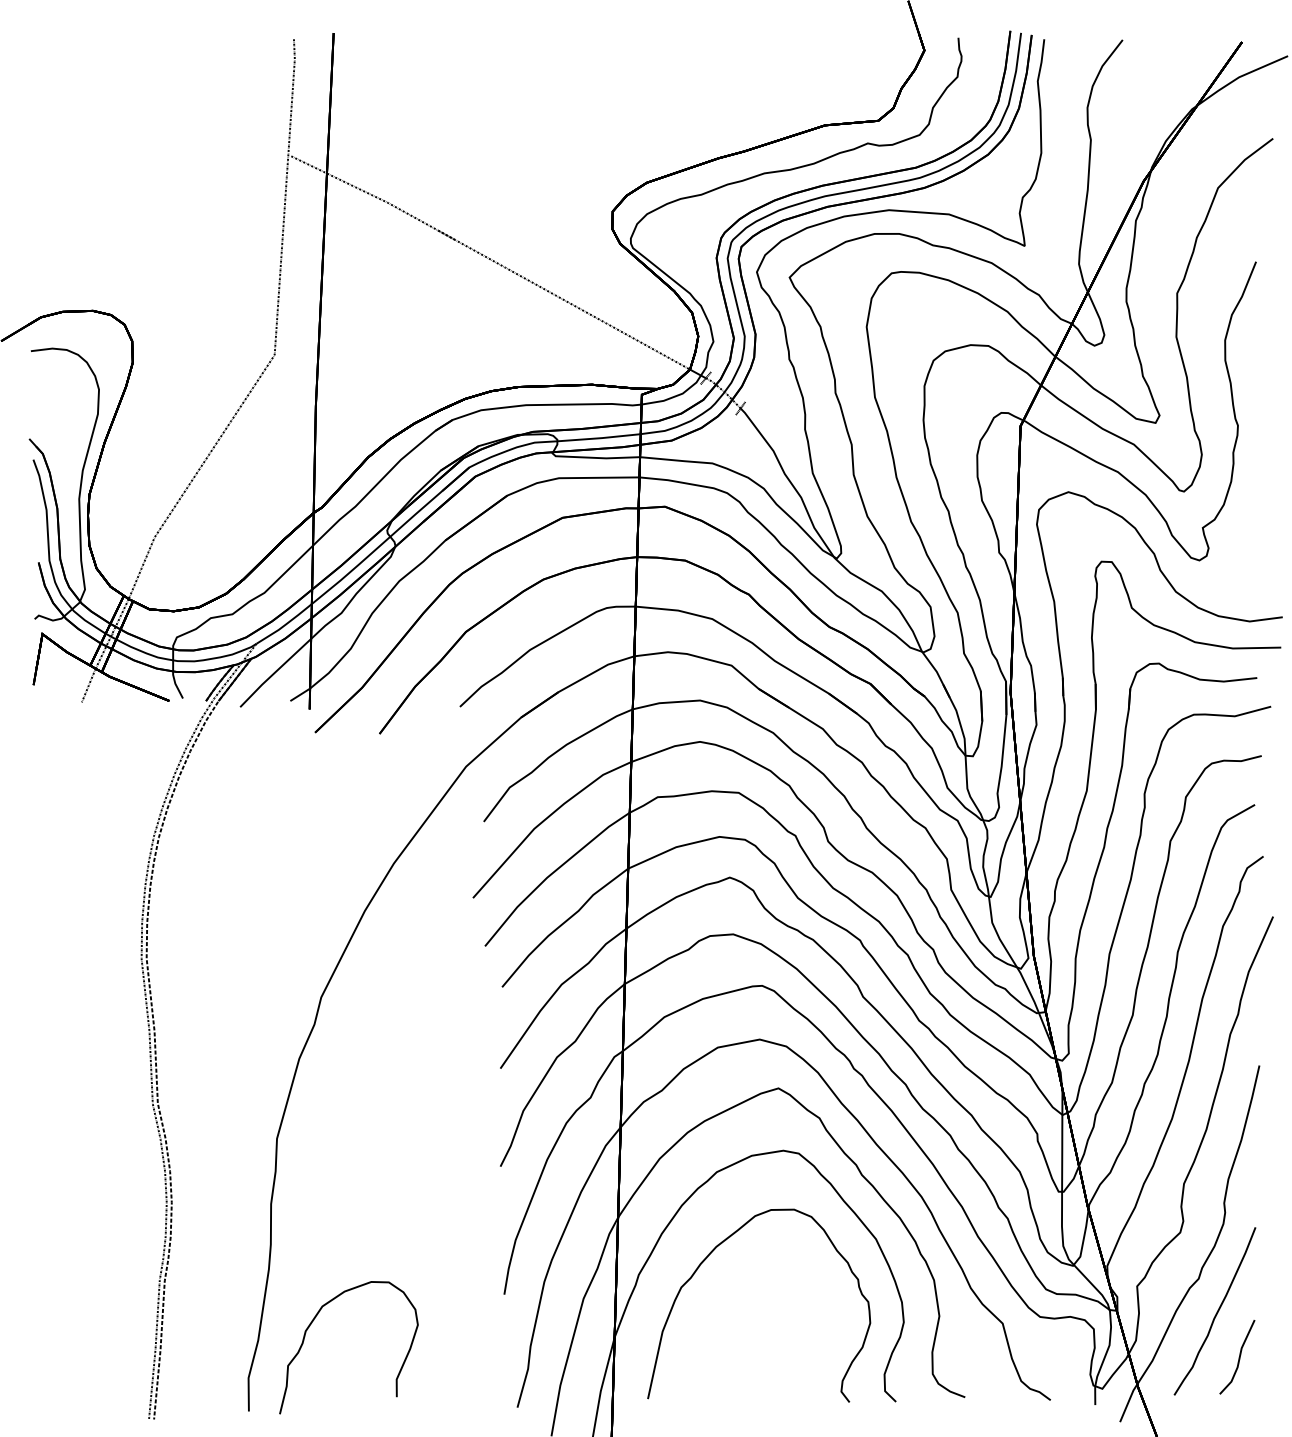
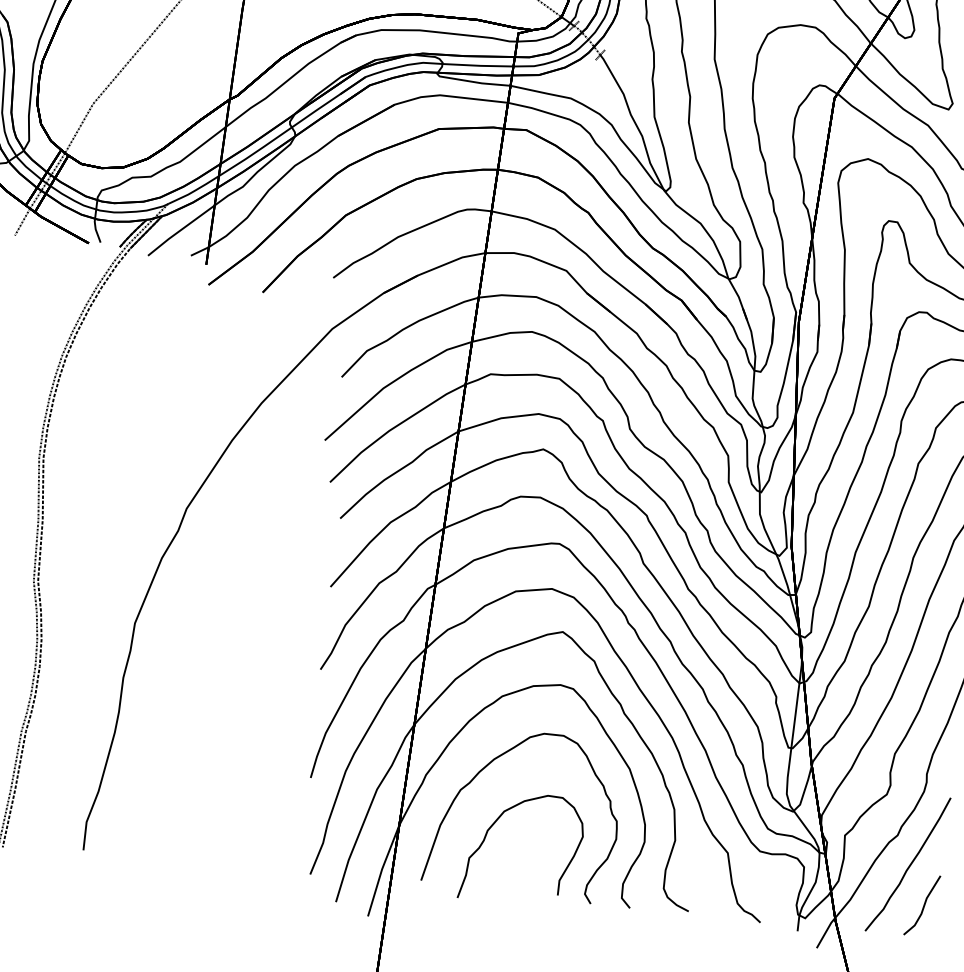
curve: (312, 1323) -> (494, 824), moved

